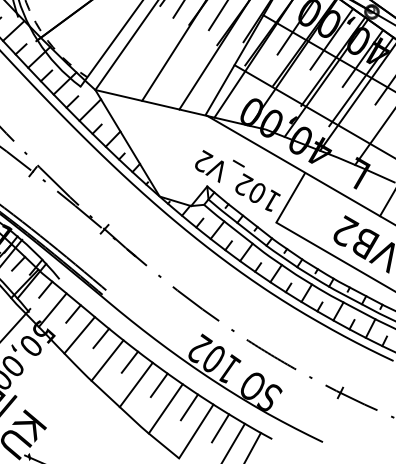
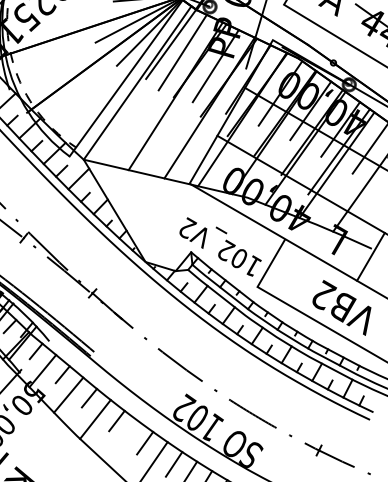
line: (135, 384) -> (122, 442), removed

